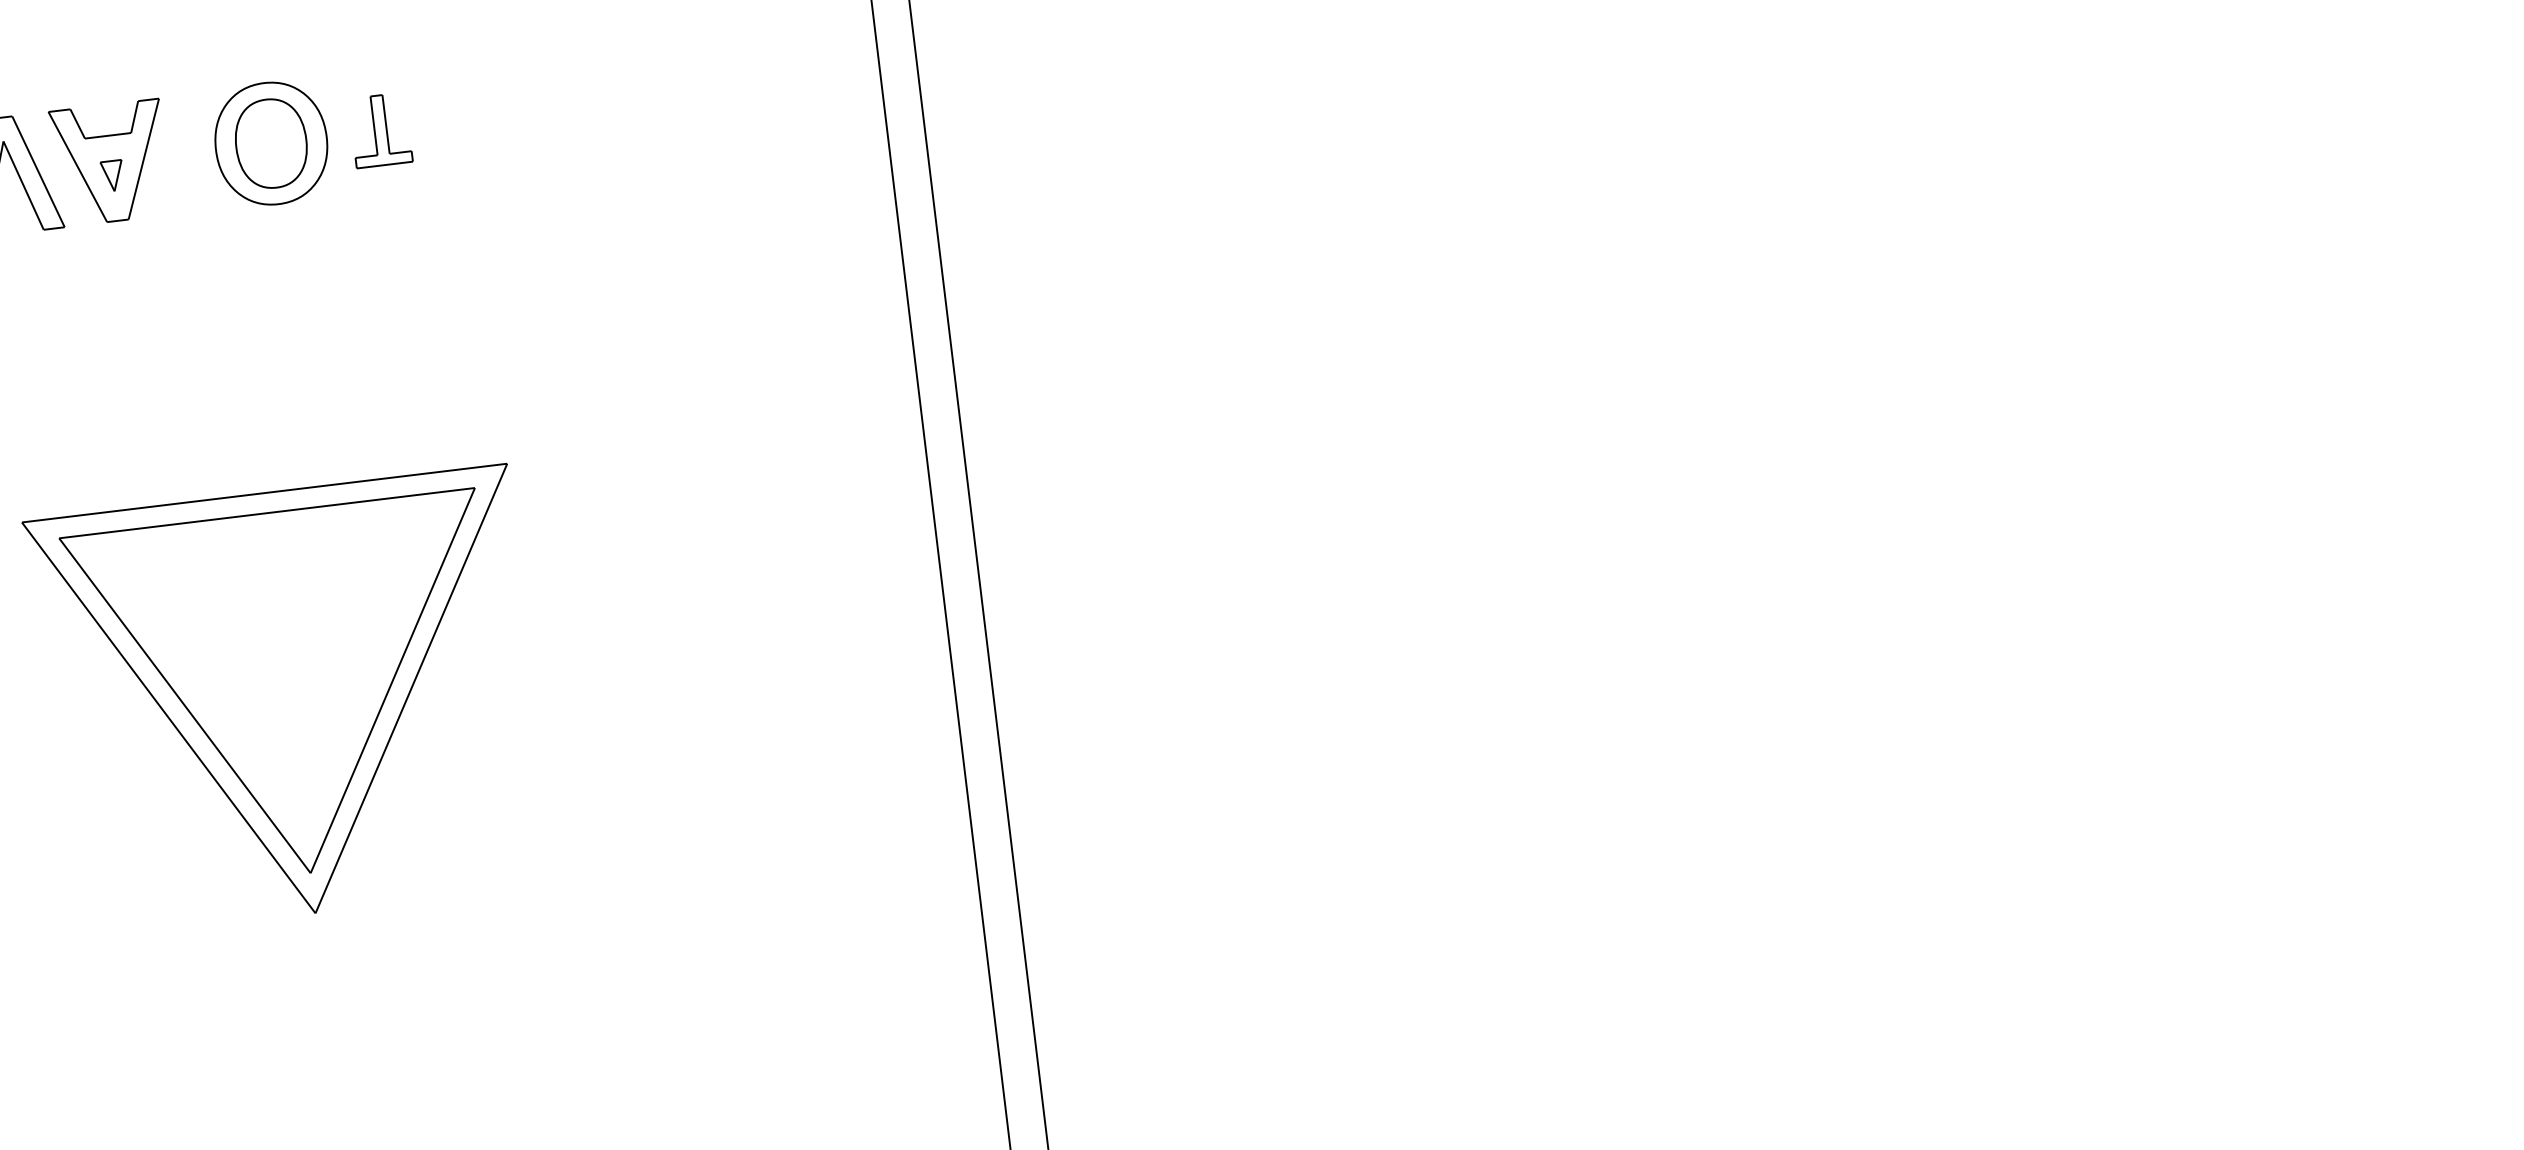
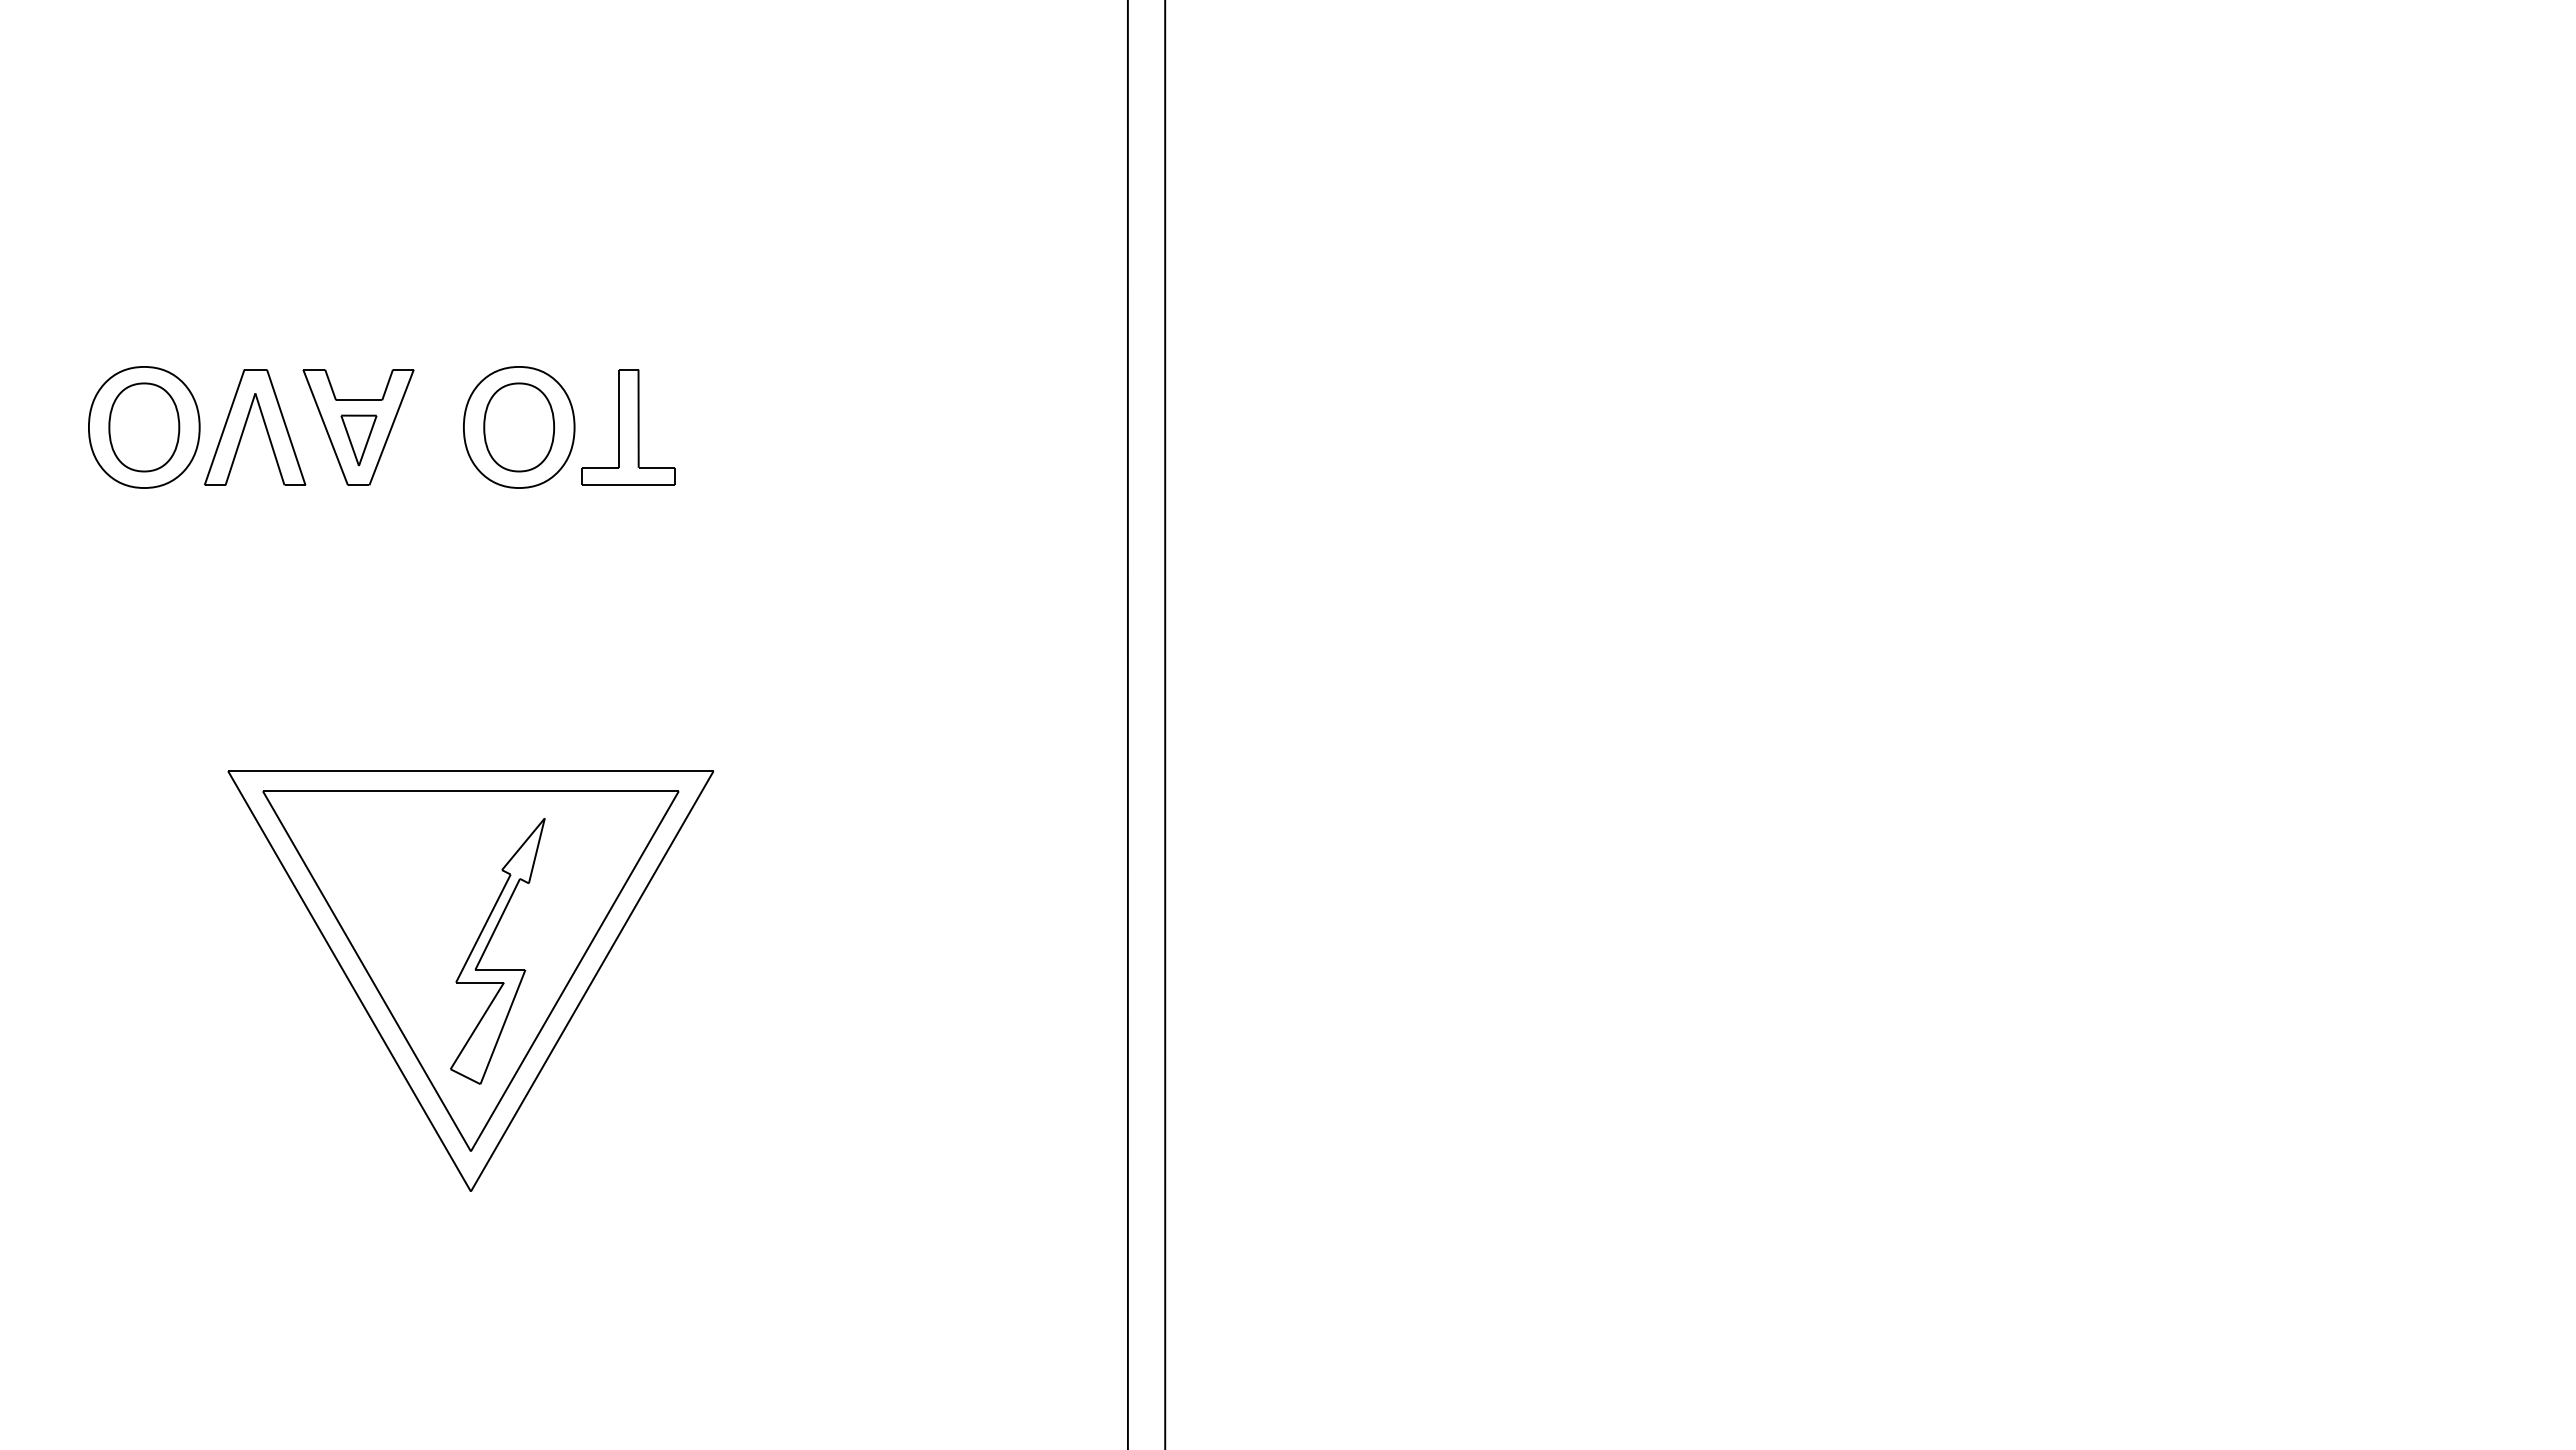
part: (380, 130) -> (628, 427), size x1.67
part: (112, 176) -> (358, 440), size x1.67
part: (302, 667) -> (487, 947), added

